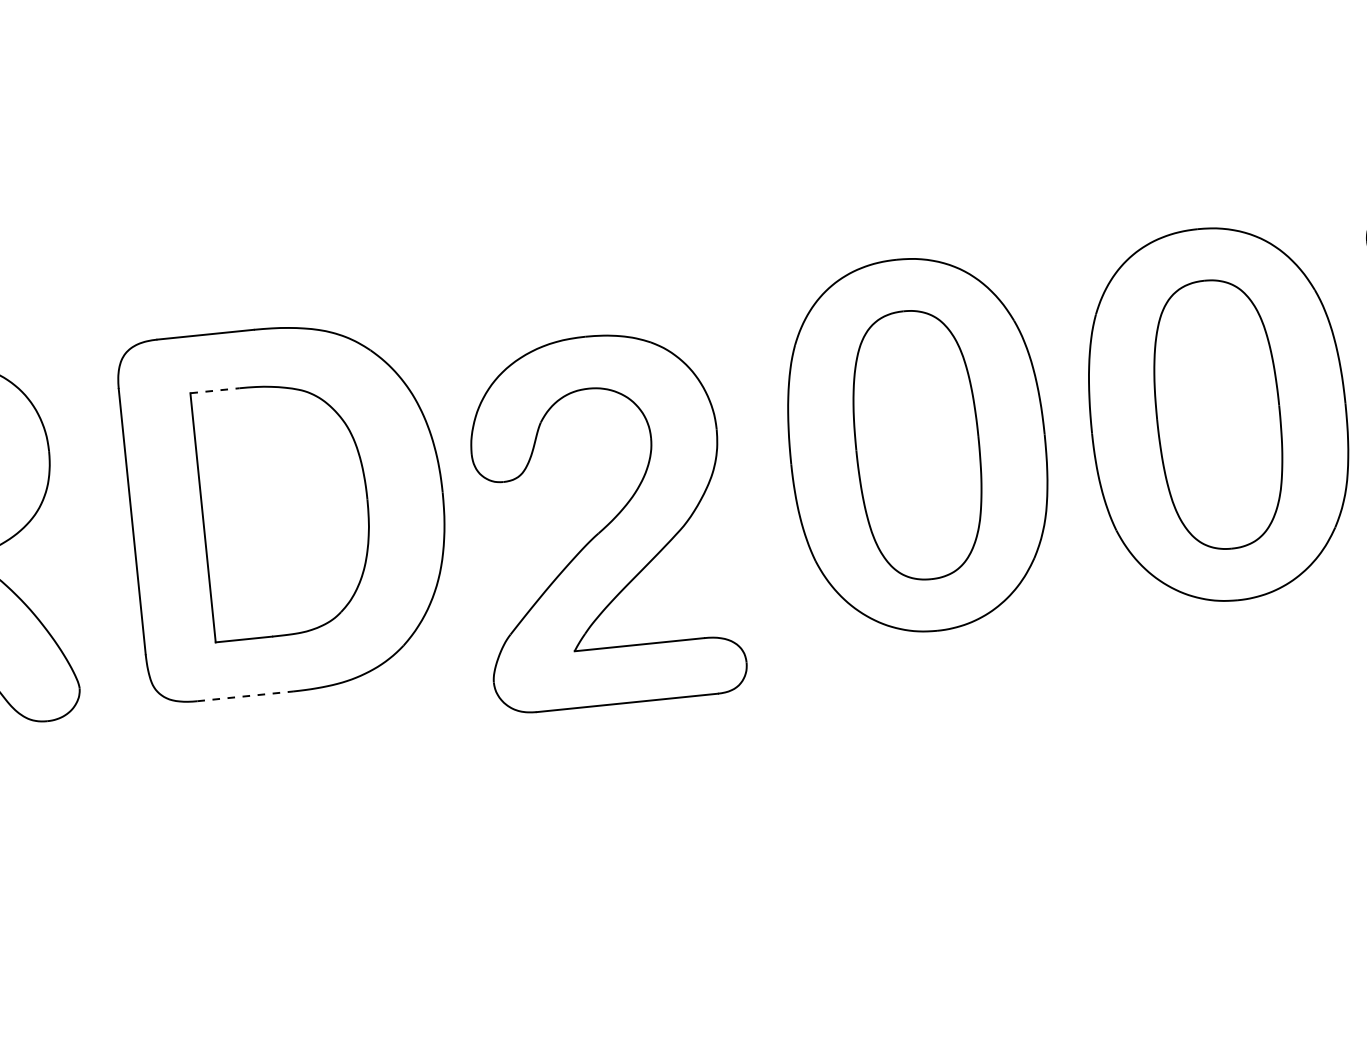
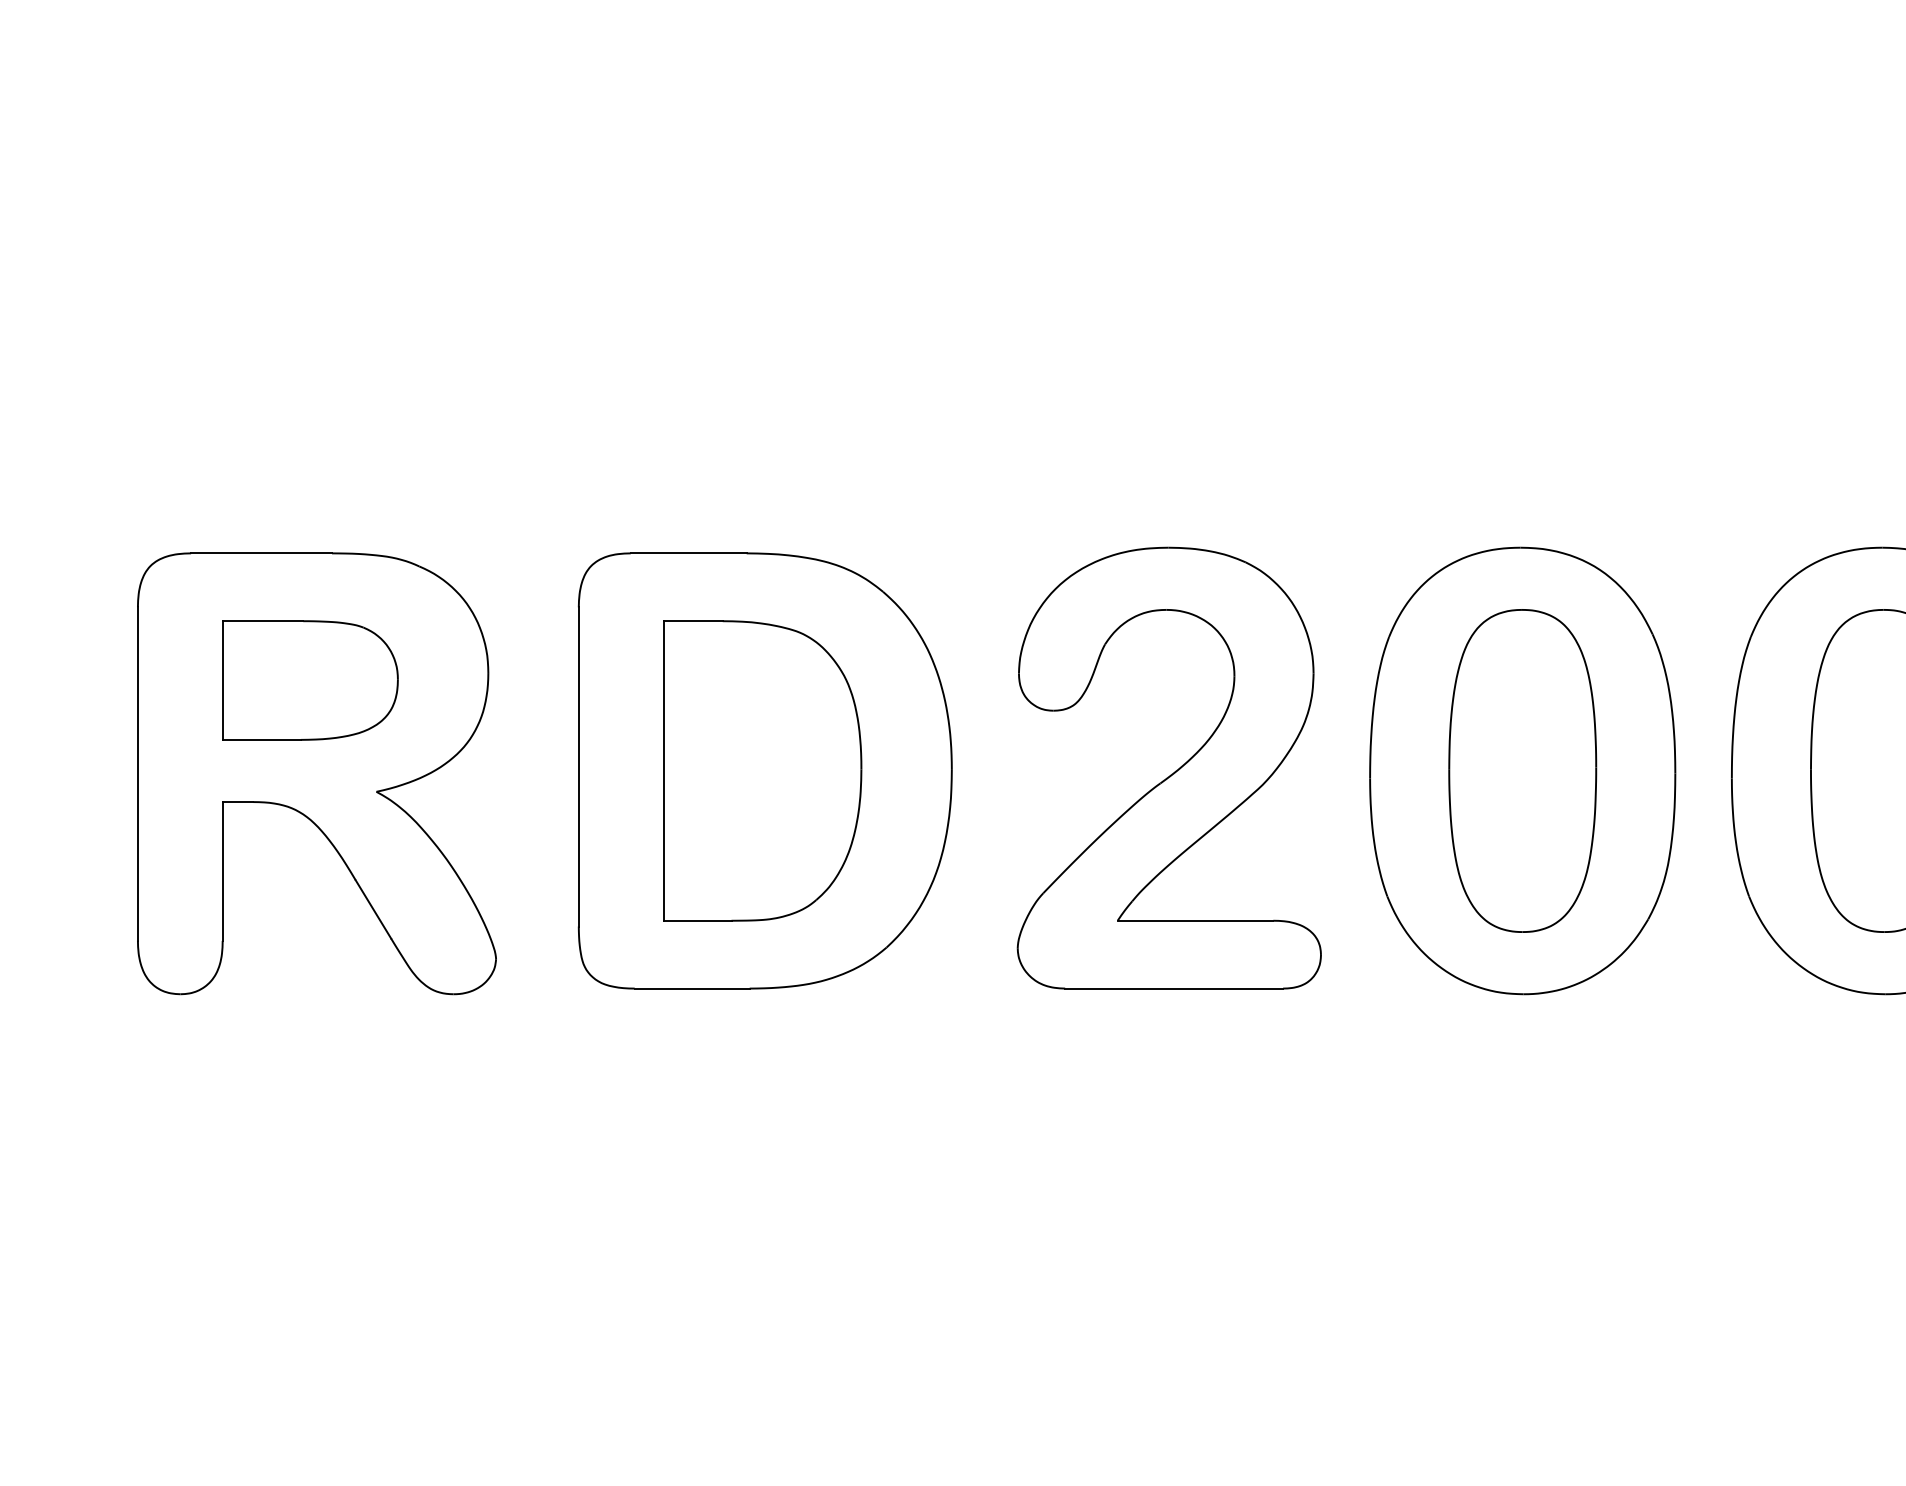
line: (215, 390) -> (693, 621), dashed -> solid
part: (608, 523) -> (1173, 772), moved
line: (245, 696) -> (692, 988), dashed -> solid

